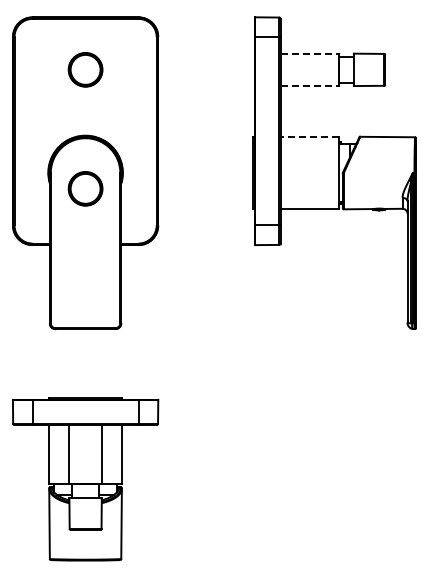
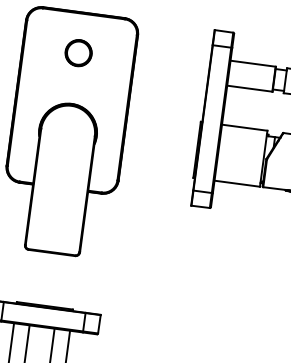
line: (310, 53) -> (253, 63), dashed -> solid
line: (310, 86) -> (250, 89), dashed -> solid
line: (309, 136) -> (244, 127), dashed -> solid
part: (85, 188) -> (66, 144), removed

